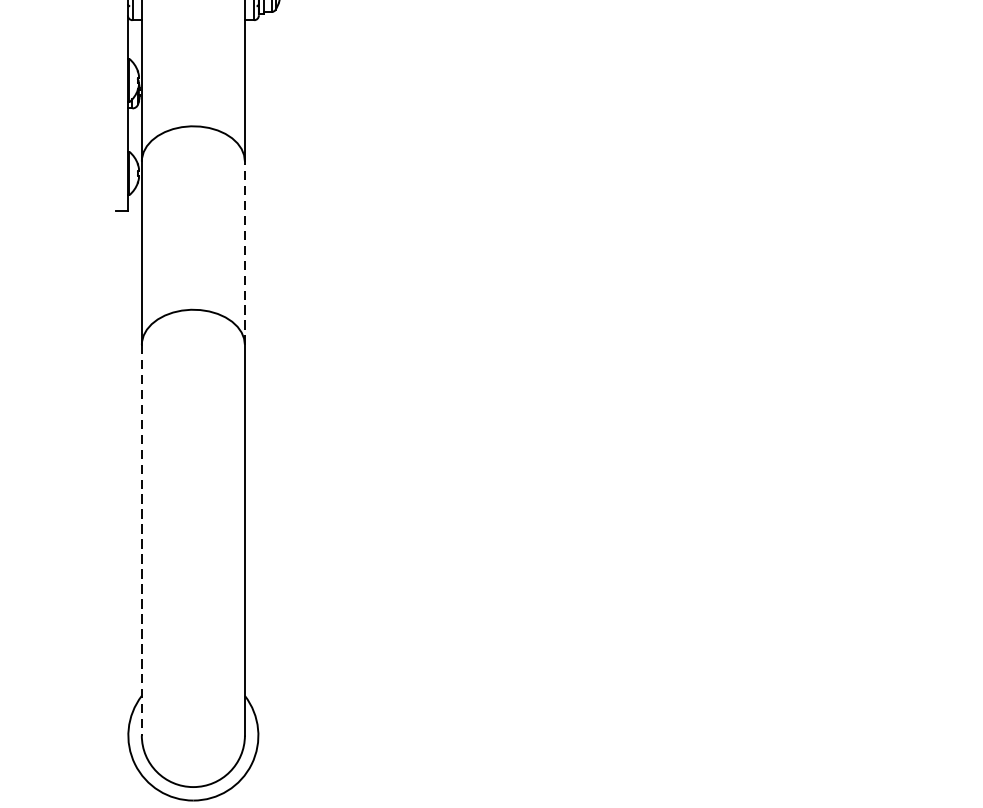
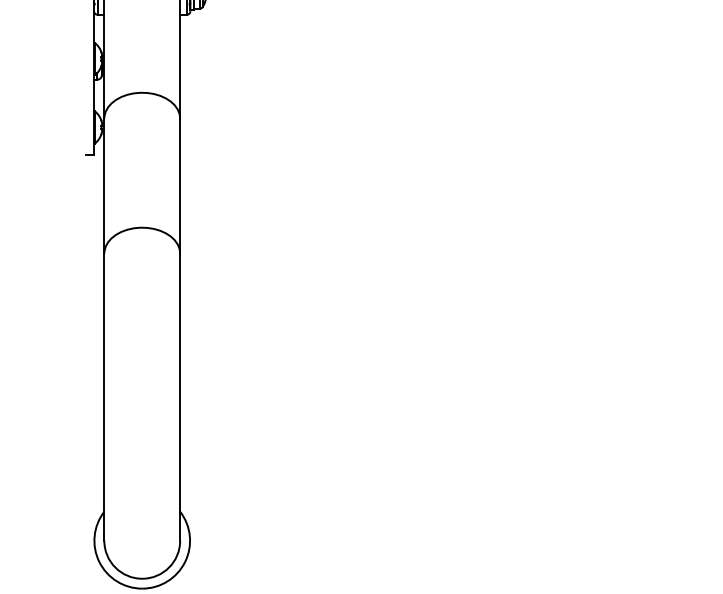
line: (245, 252) -> (180, 185), dashed -> solid
line: (142, 540) -> (104, 397), dashed -> solid

